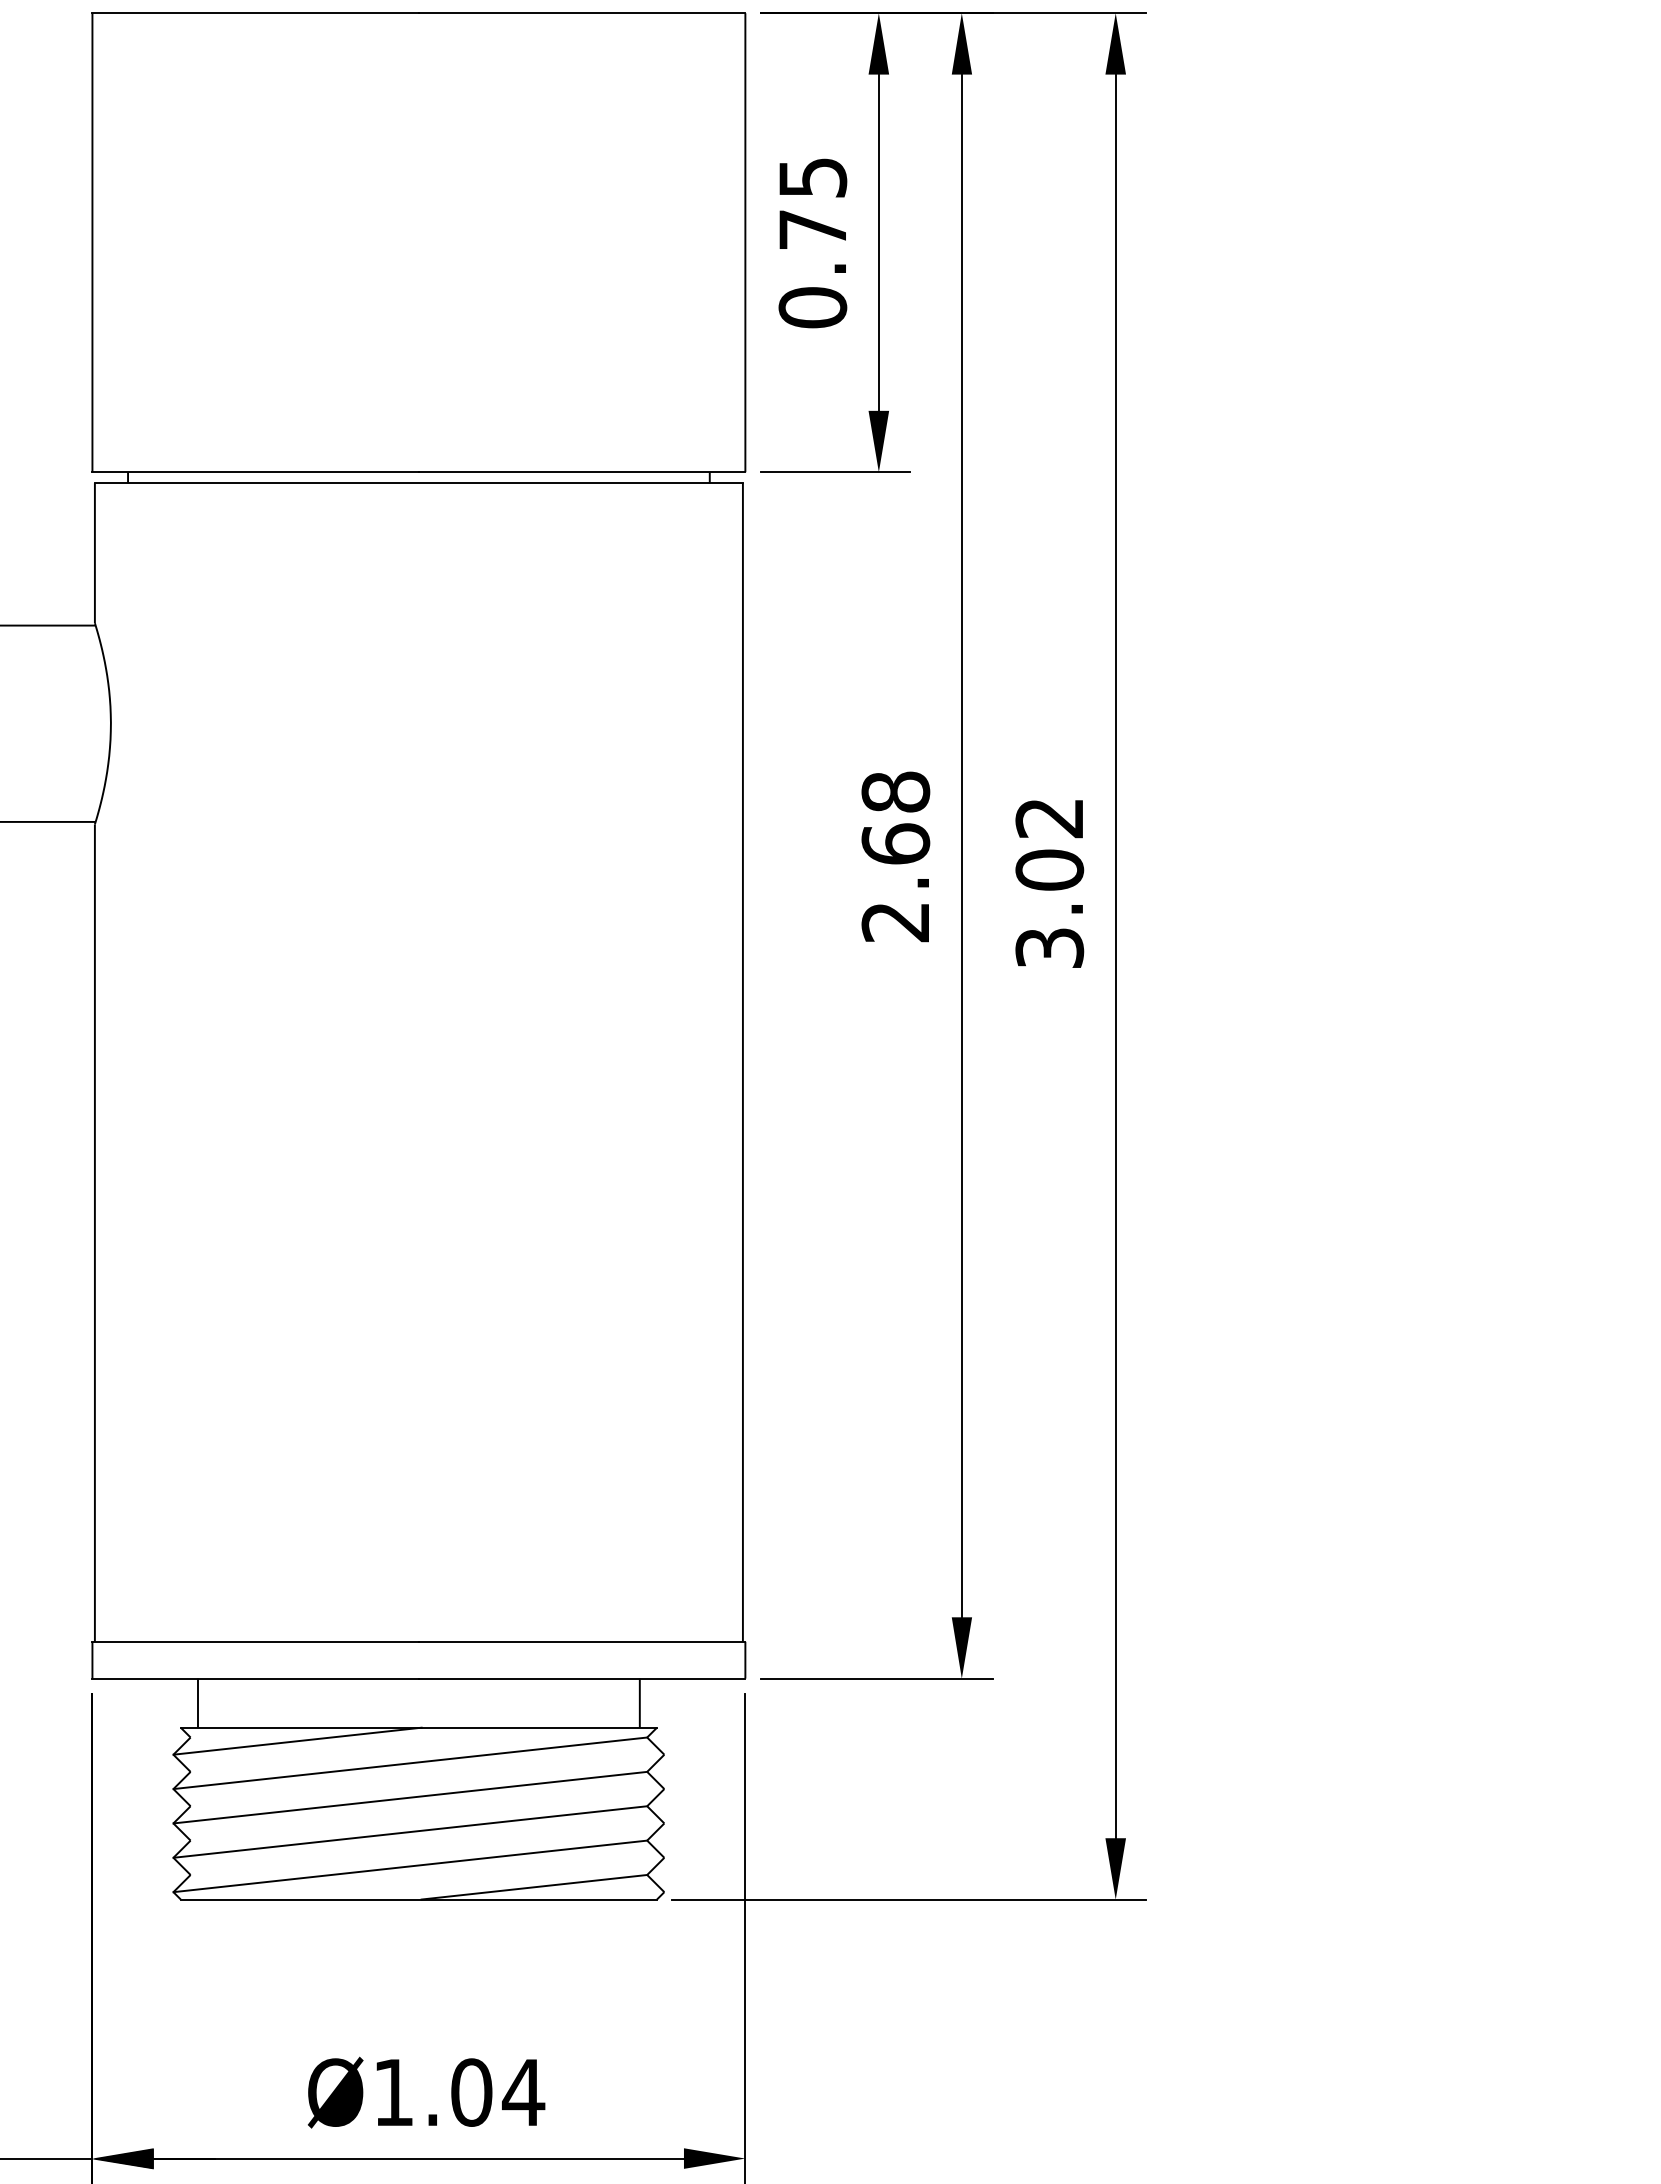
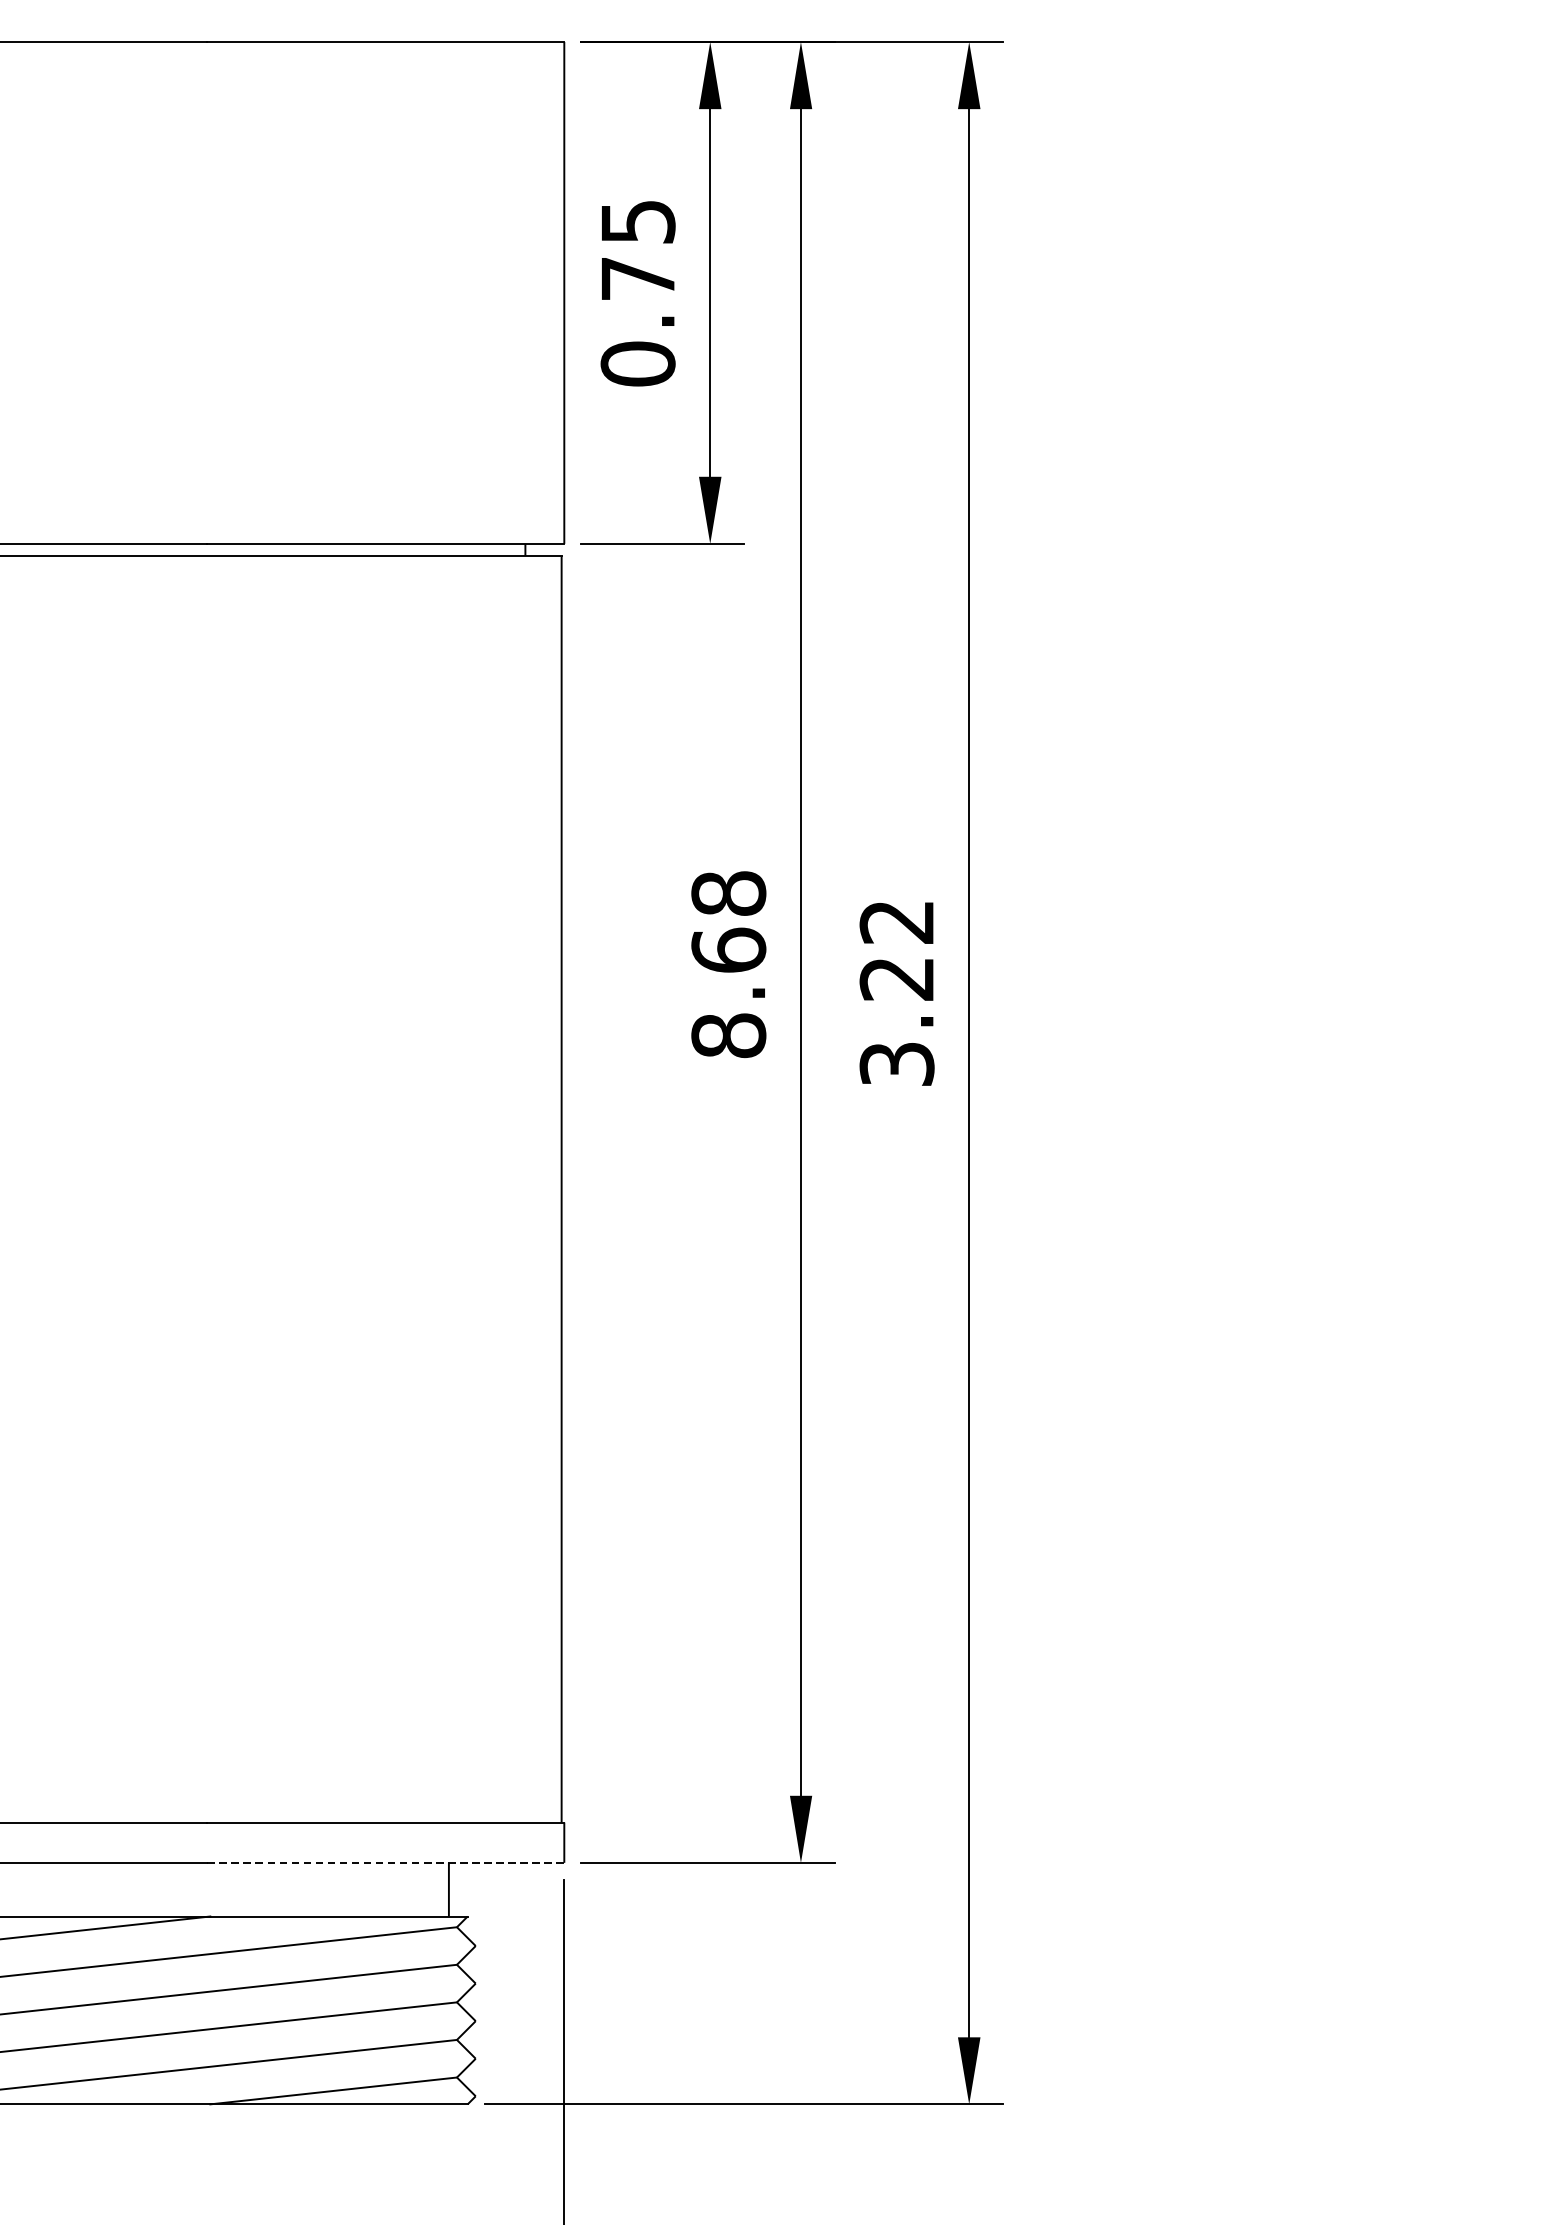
text: (1049, 869) -> (896, 978), 3.02 -> 3.22
text: (895, 921) -> (728, 1035), 2.68 -> 8.68
line: (582, 1678) -> (386, 1862), solid -> dashed

